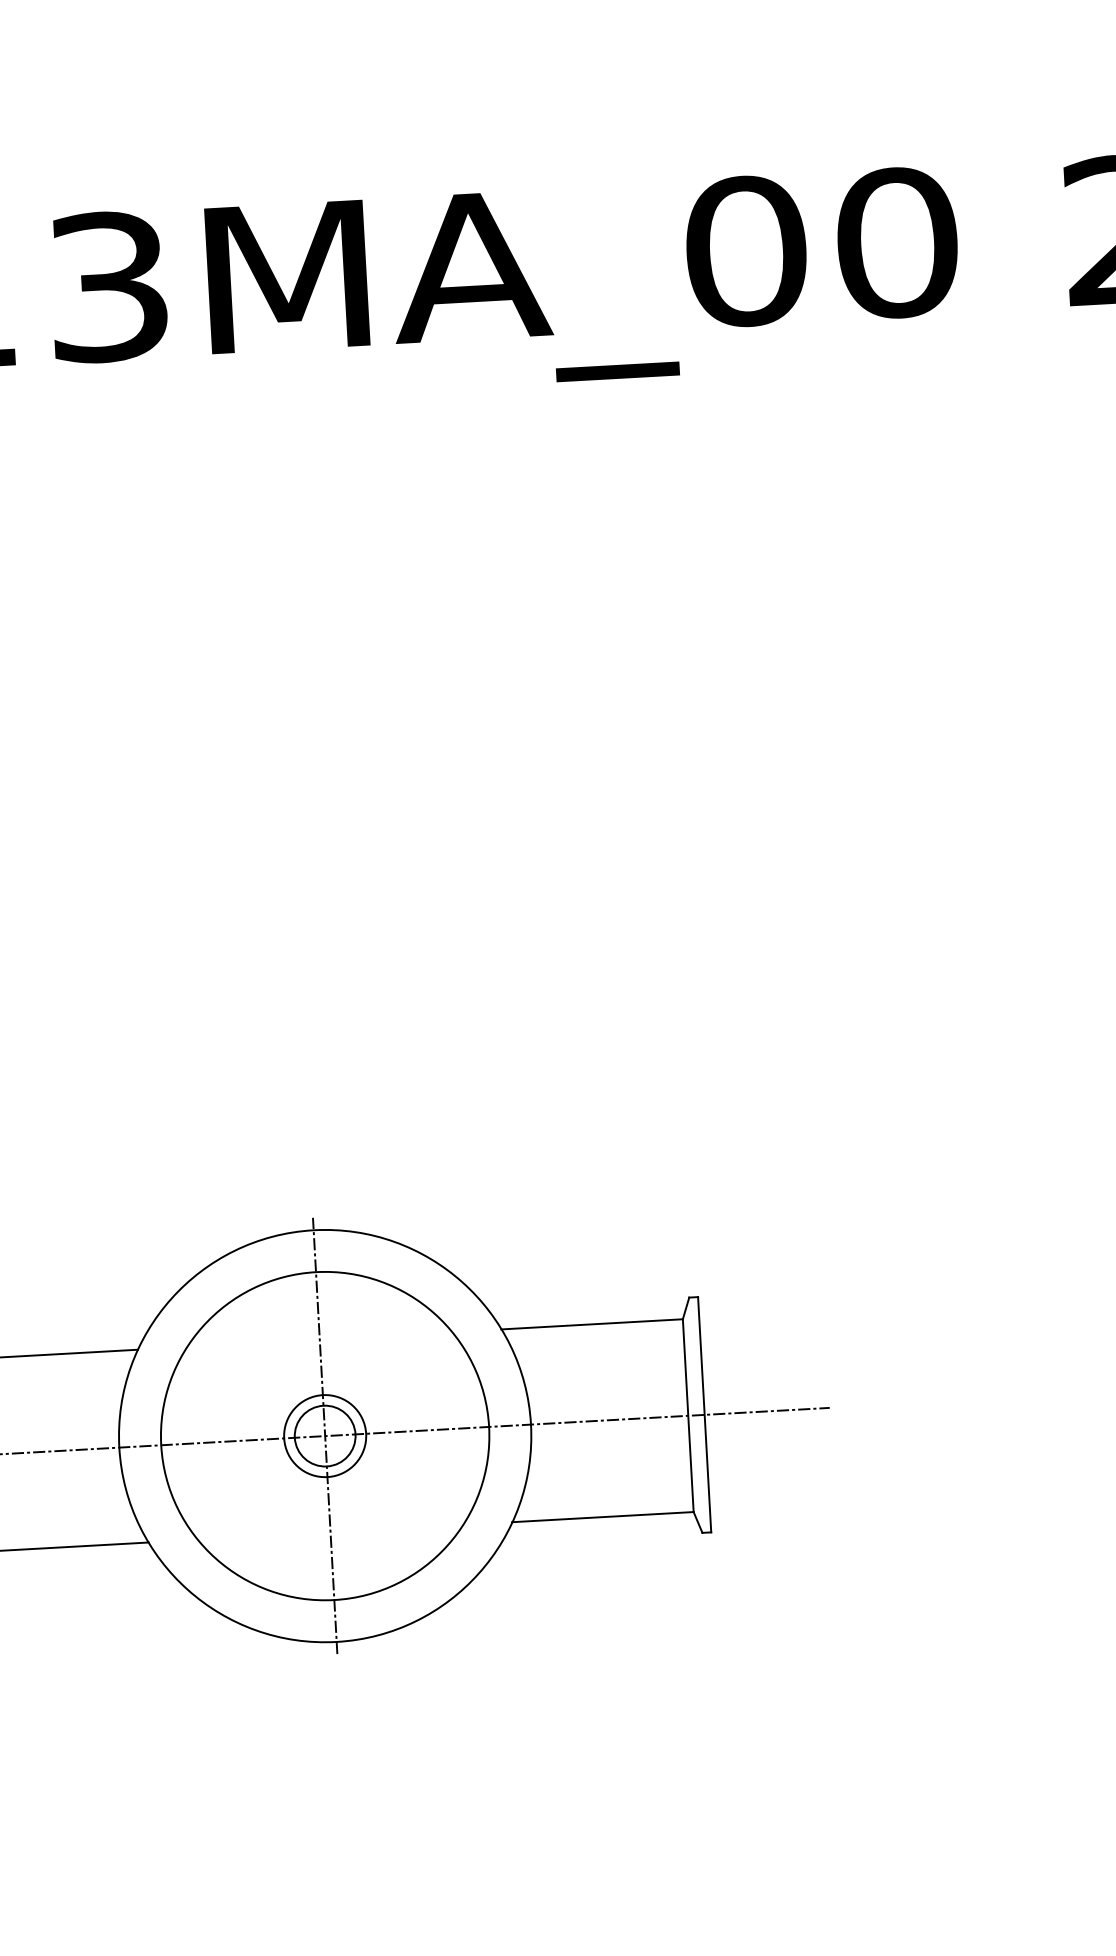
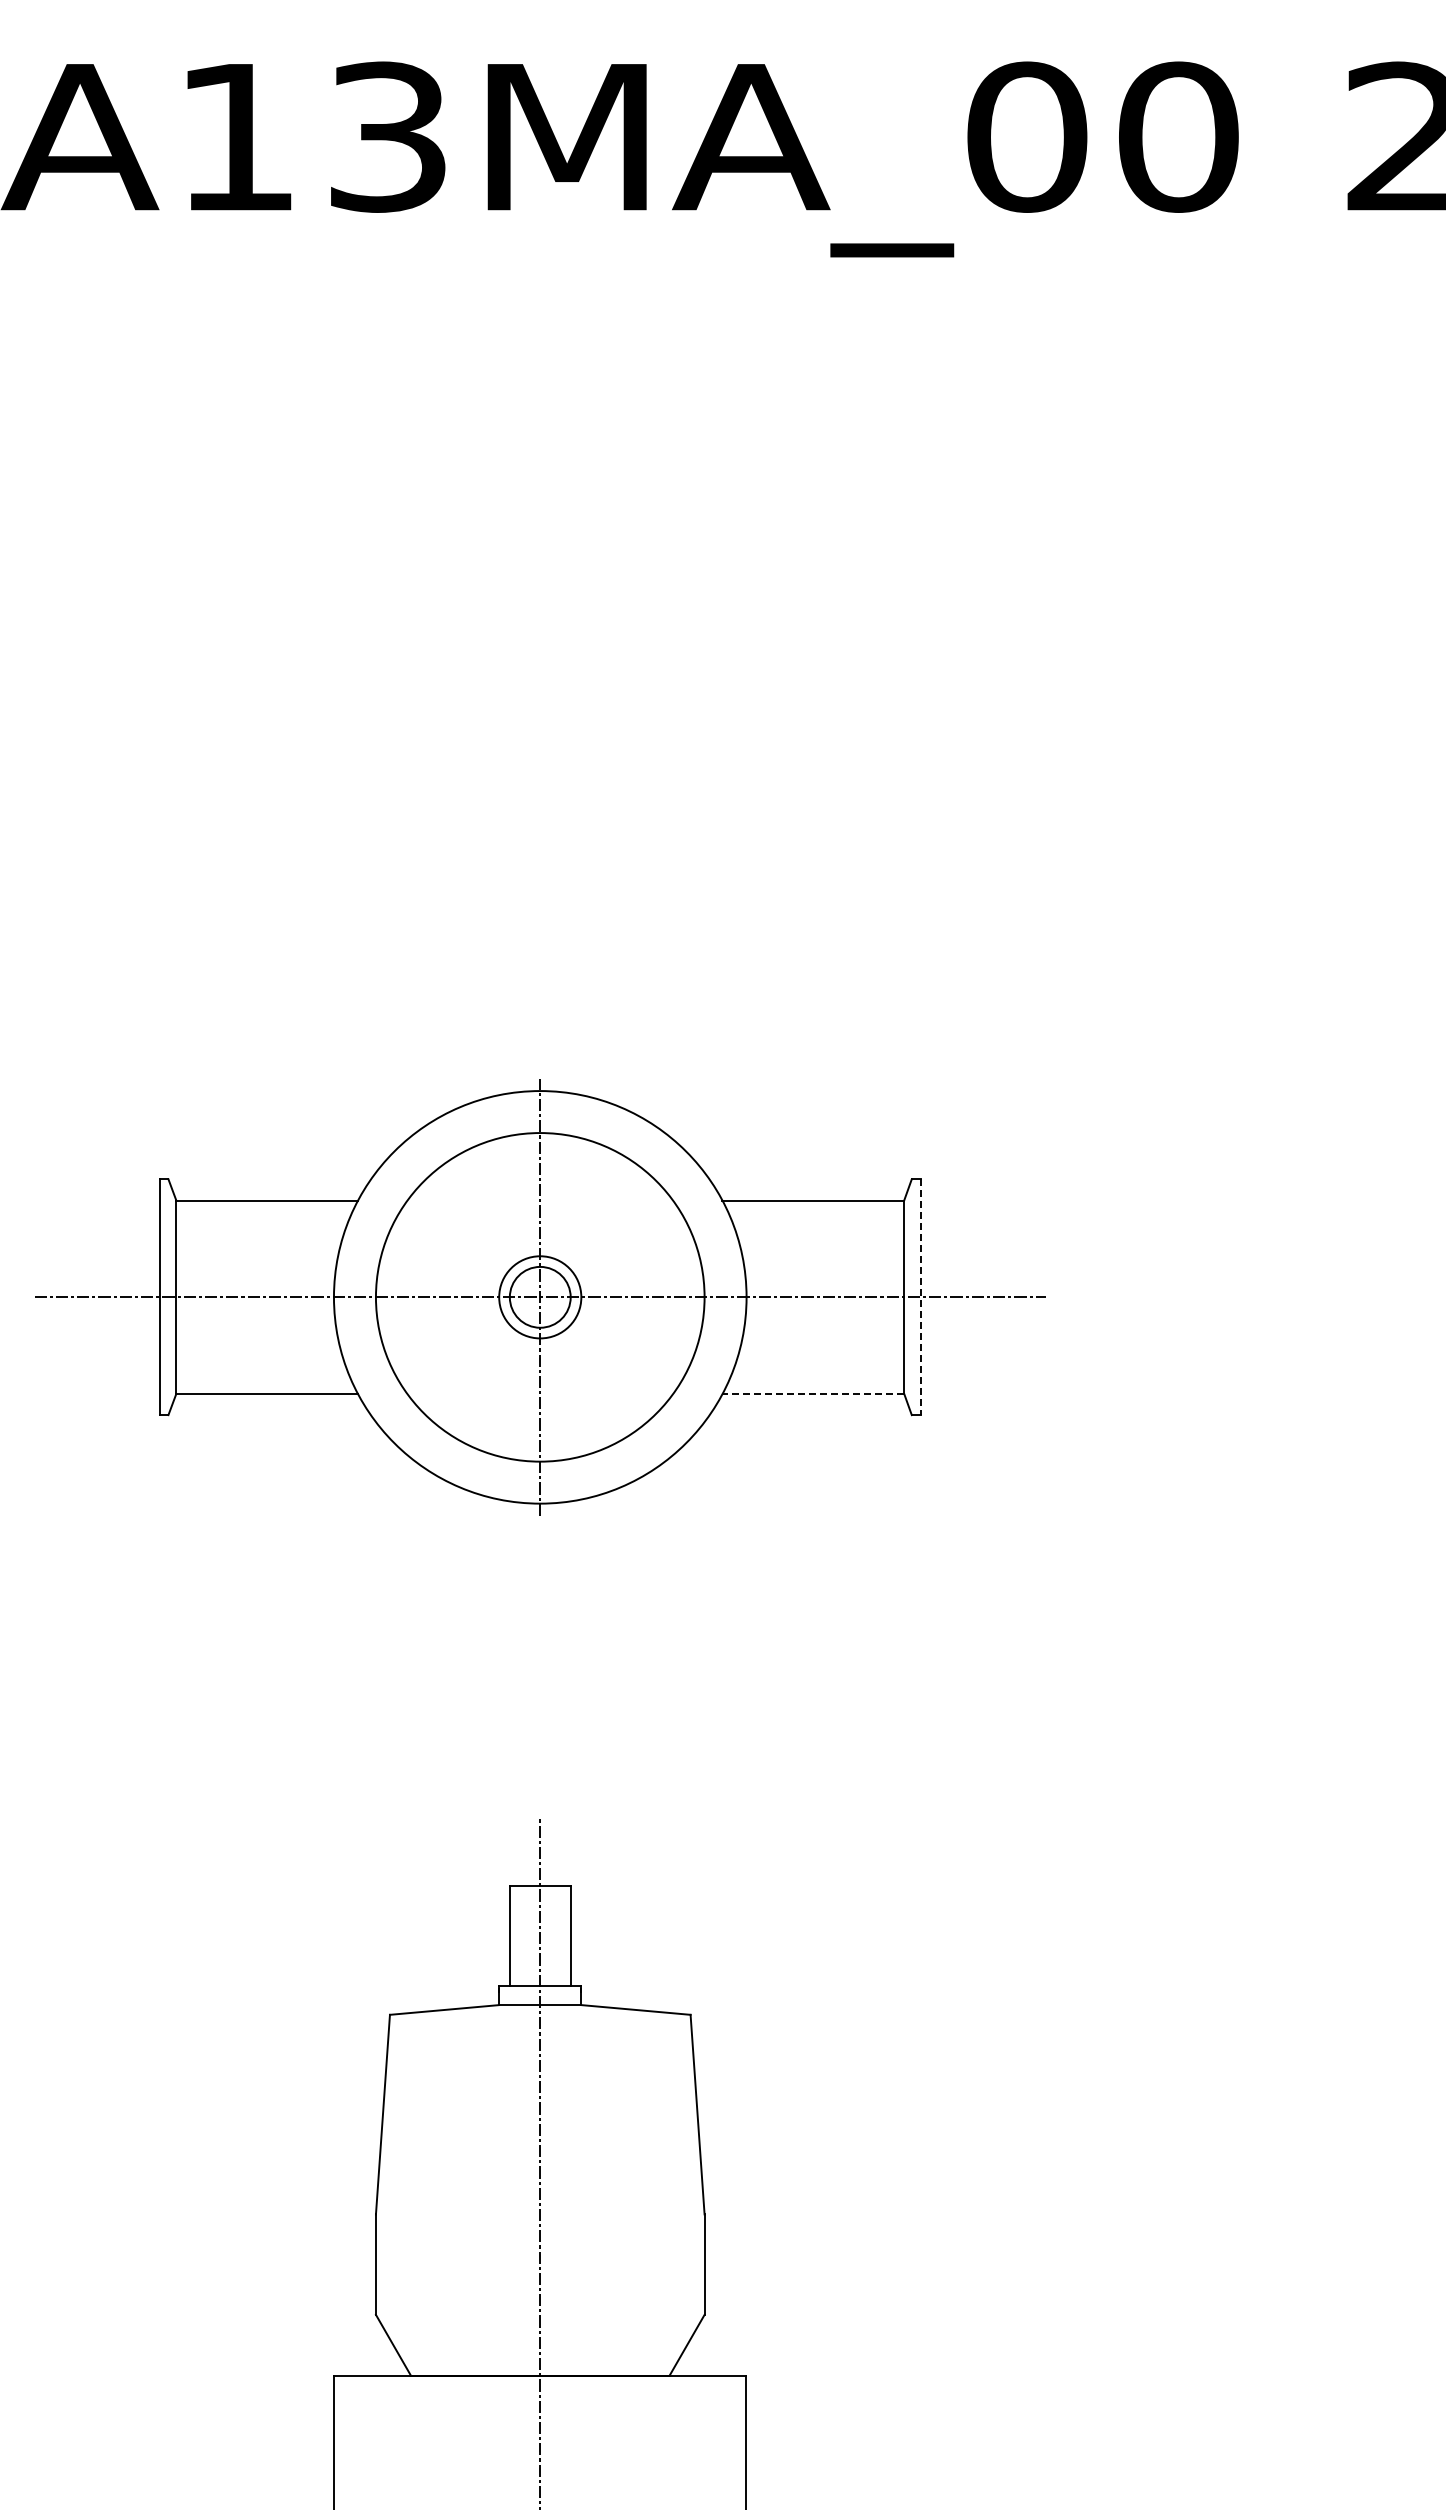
line: (704, 1415) -> (920, 1297), solid -> dashed
line: (603, 1516) -> (813, 1393), solid -> dashed

